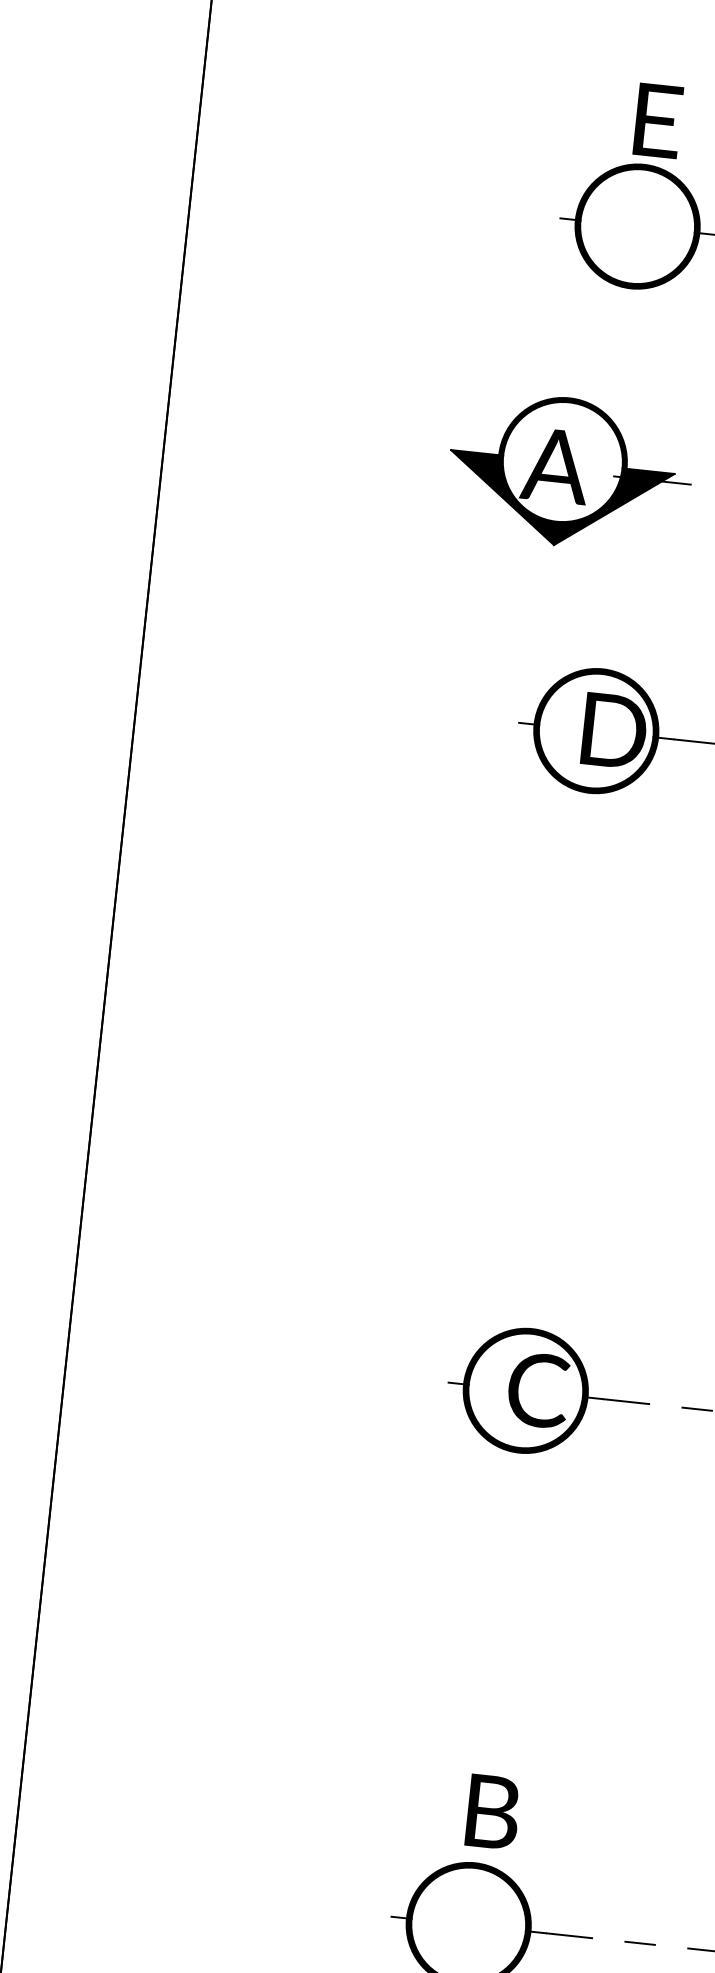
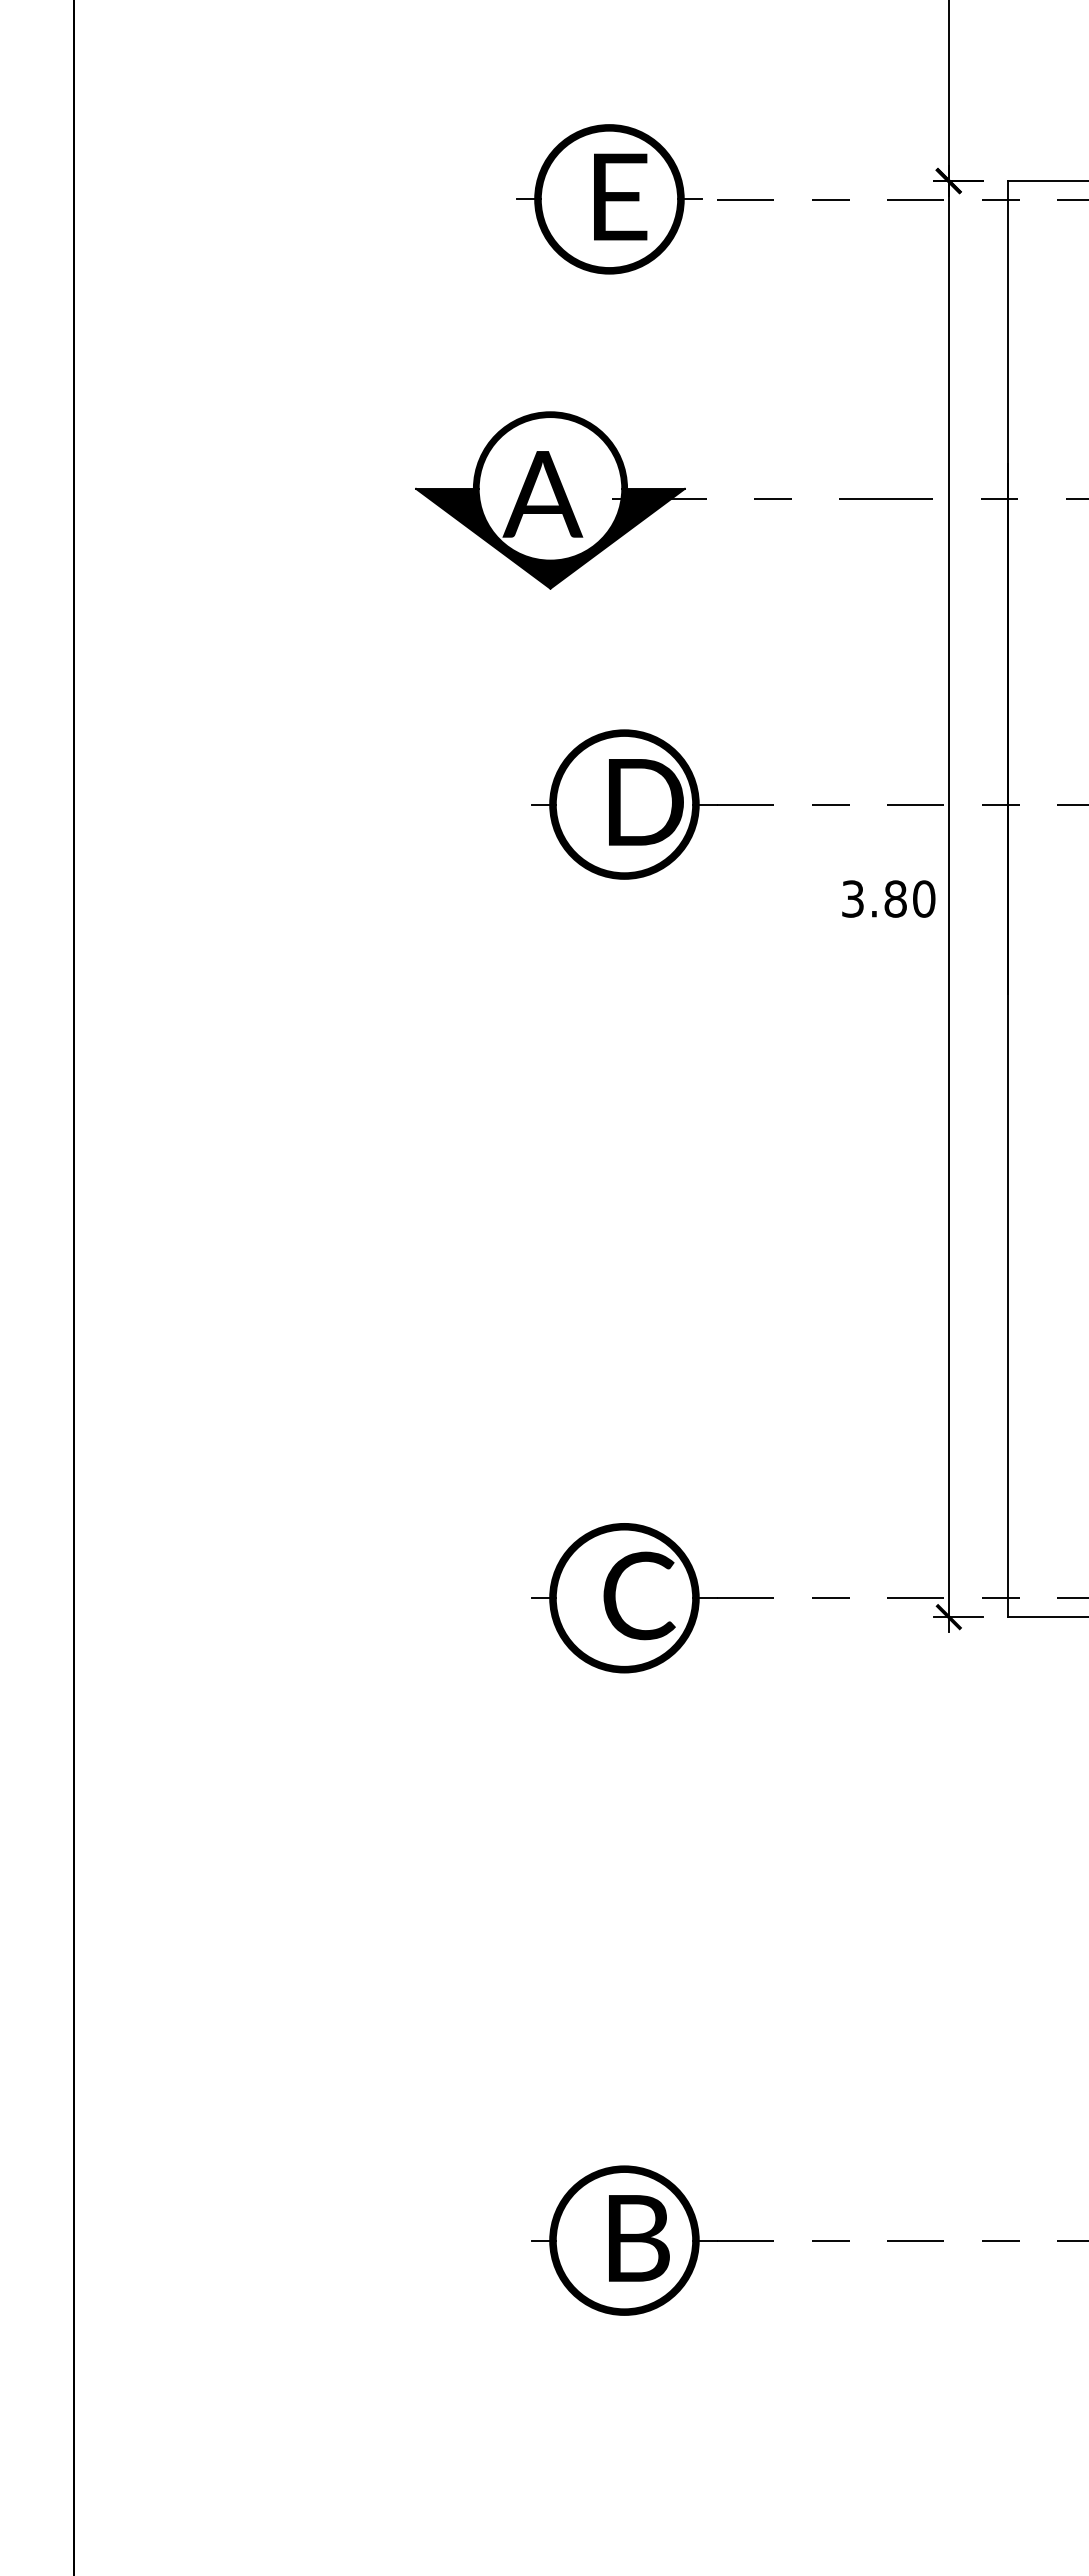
text: (658, 120) -> (620, 196), moved
text: (493, 1812) -> (639, 2238), moved

